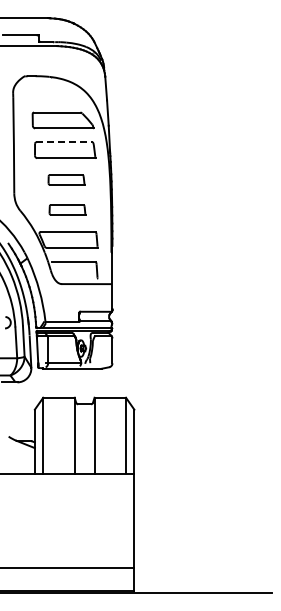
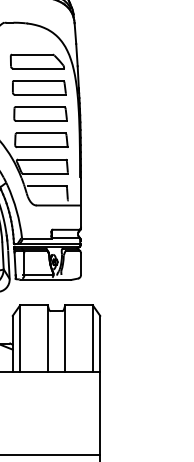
line: (65, 142) -> (39, 80), dashed -> solid
part: (66, 179) -> (40, 113), size x1.67
part: (67, 209) -> (41, 139), size x1.67

